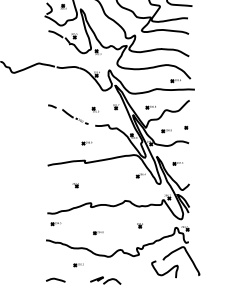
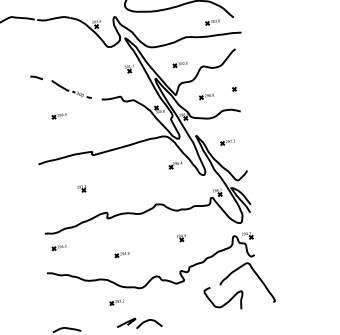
part: (94, 109) -> (98, 75), removed
part: (86, 143) -> (58, 116), moved
part: (78, 265) -> (116, 303), moved

